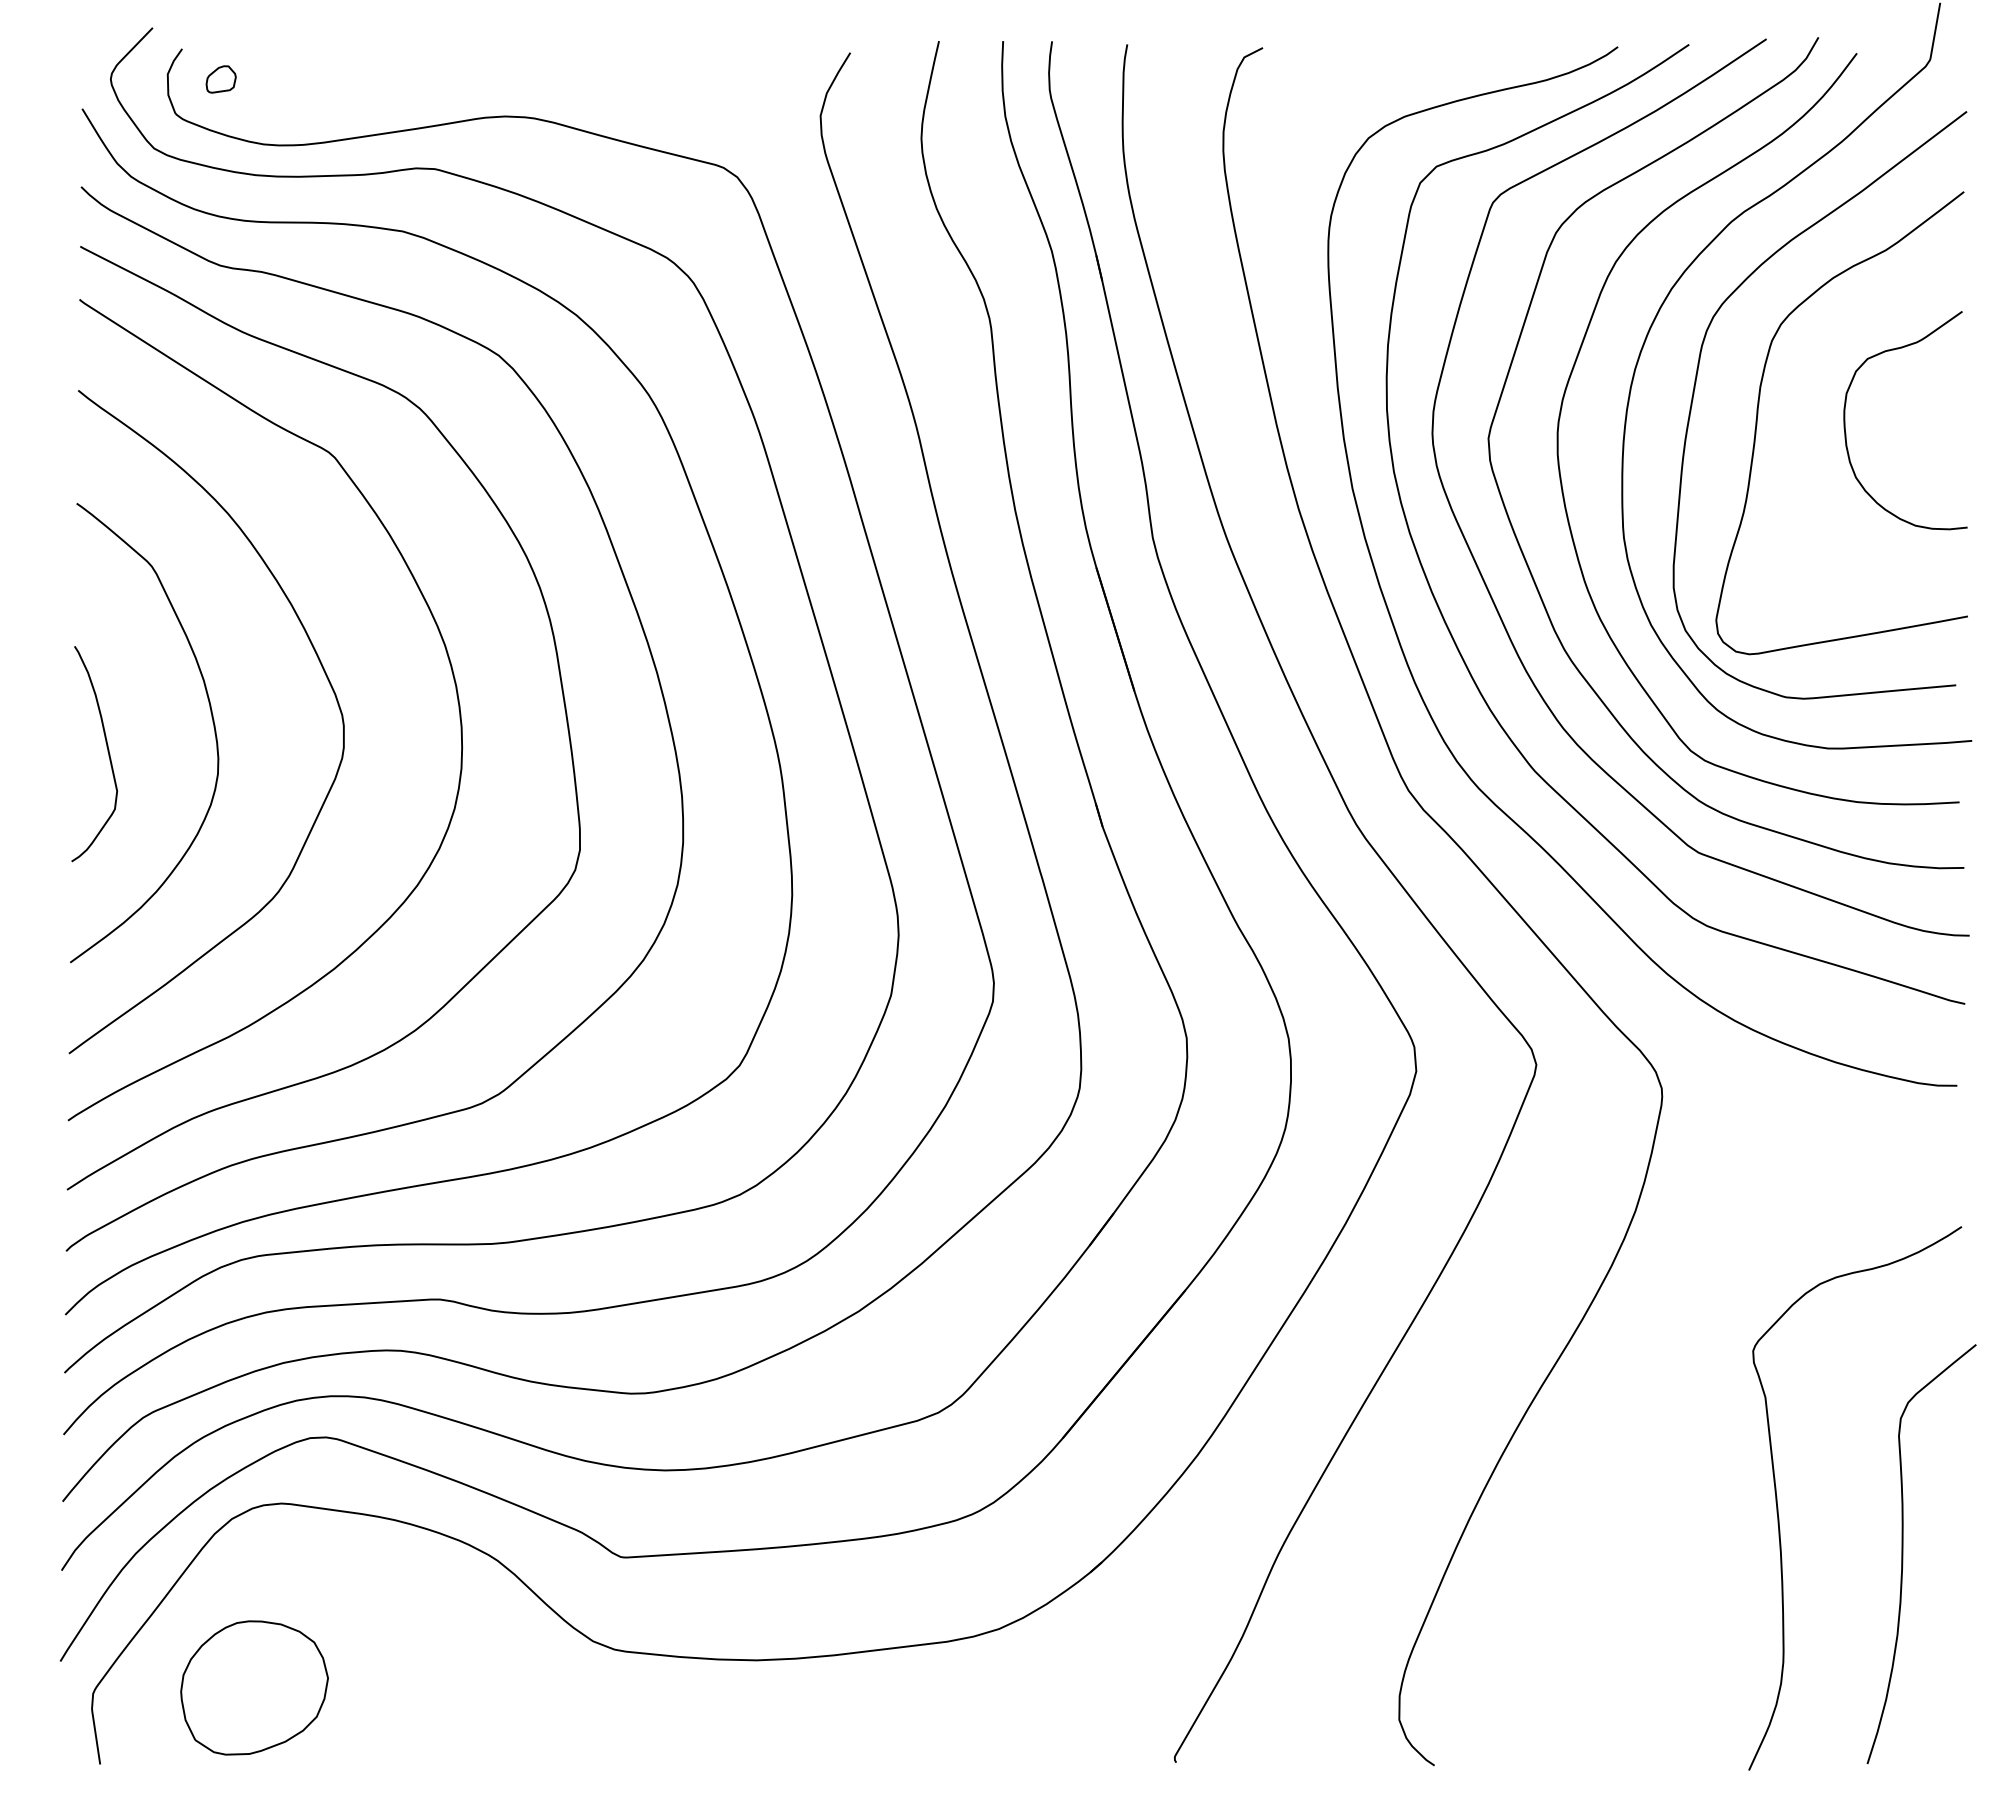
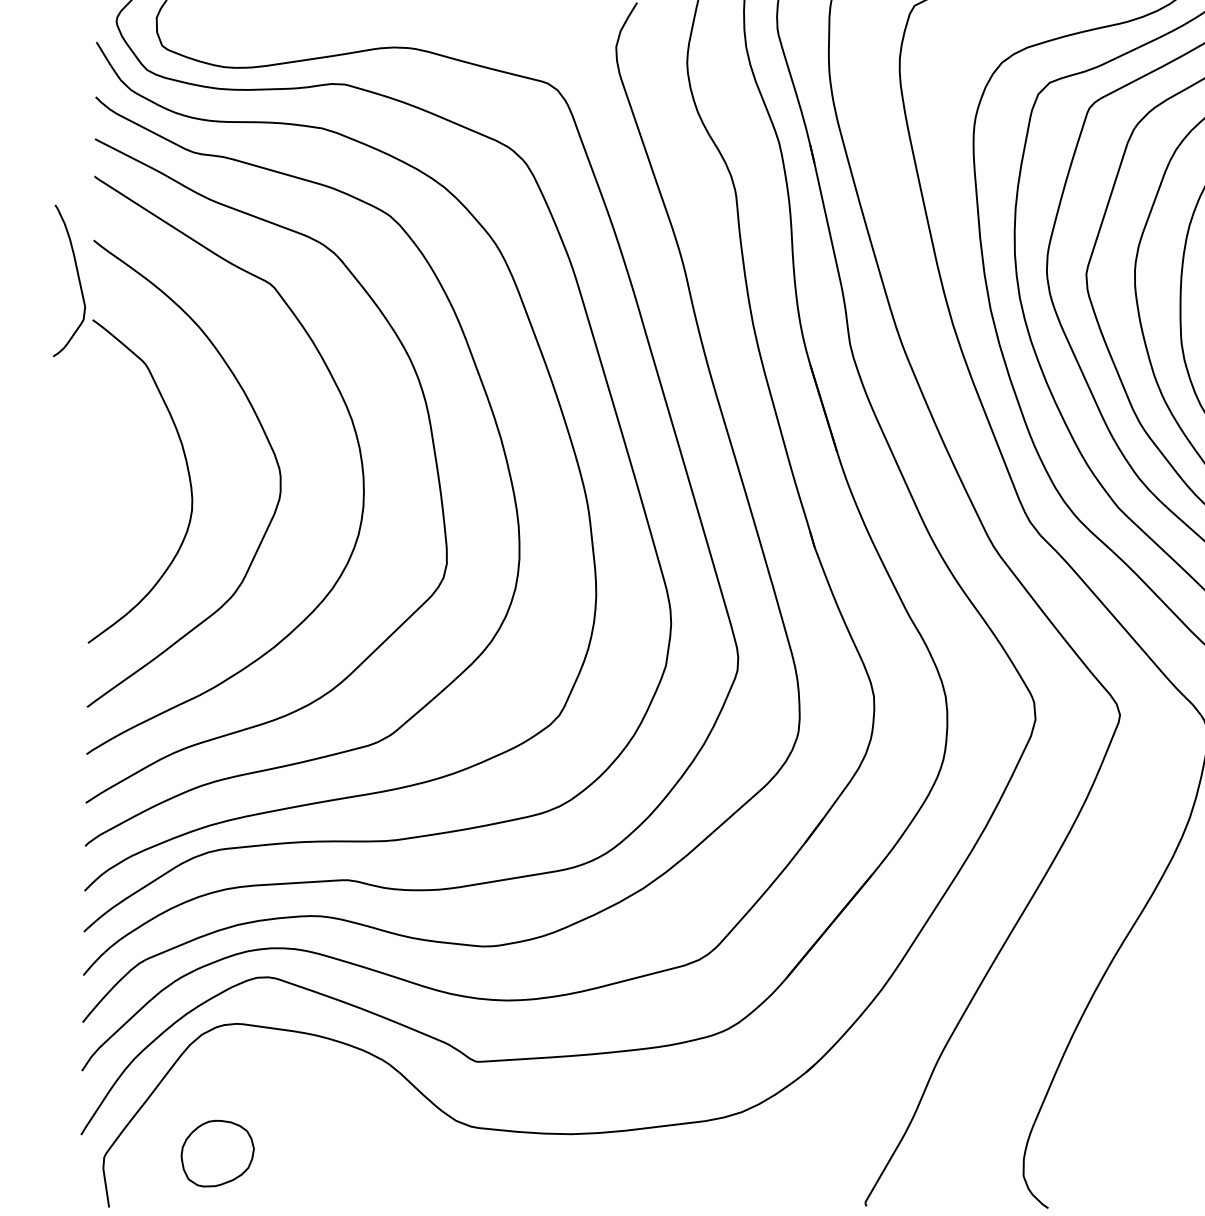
part: (220, 79) -> (193, 21), removed
curve: (107, 751) -> (78, 279), moved
part: (254, 1687) -> (217, 1153), size x0.7

